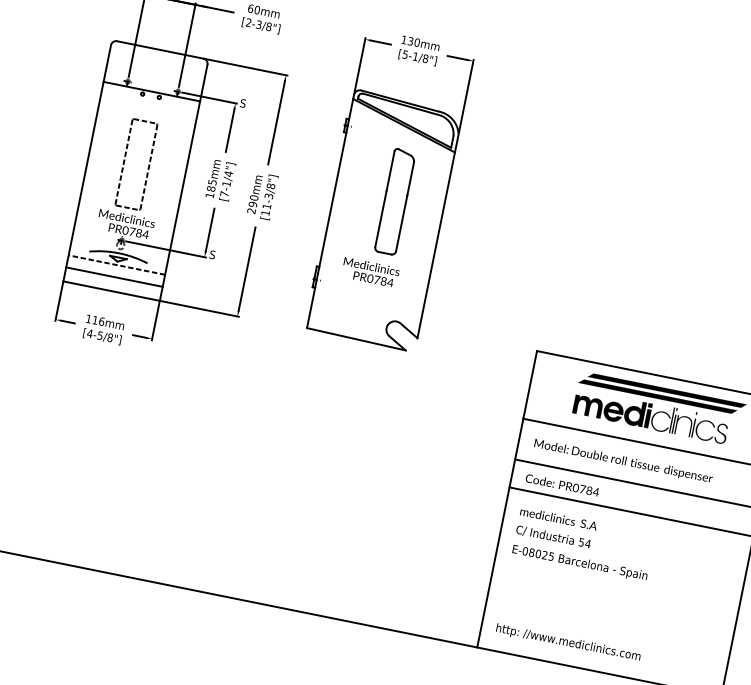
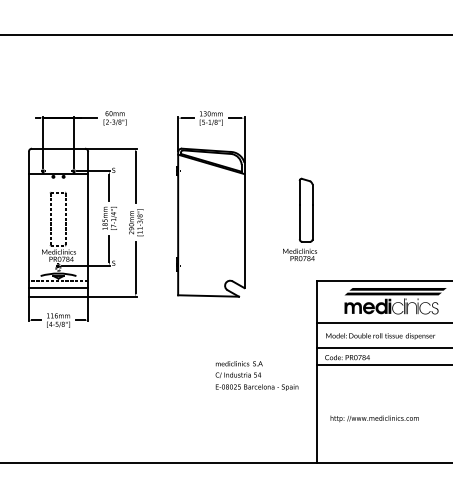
part: (381, 214) -> (299, 219), moved
text: (582, 543) -> (256, 375), moved
text: (568, 642) -> (374, 418), moved

